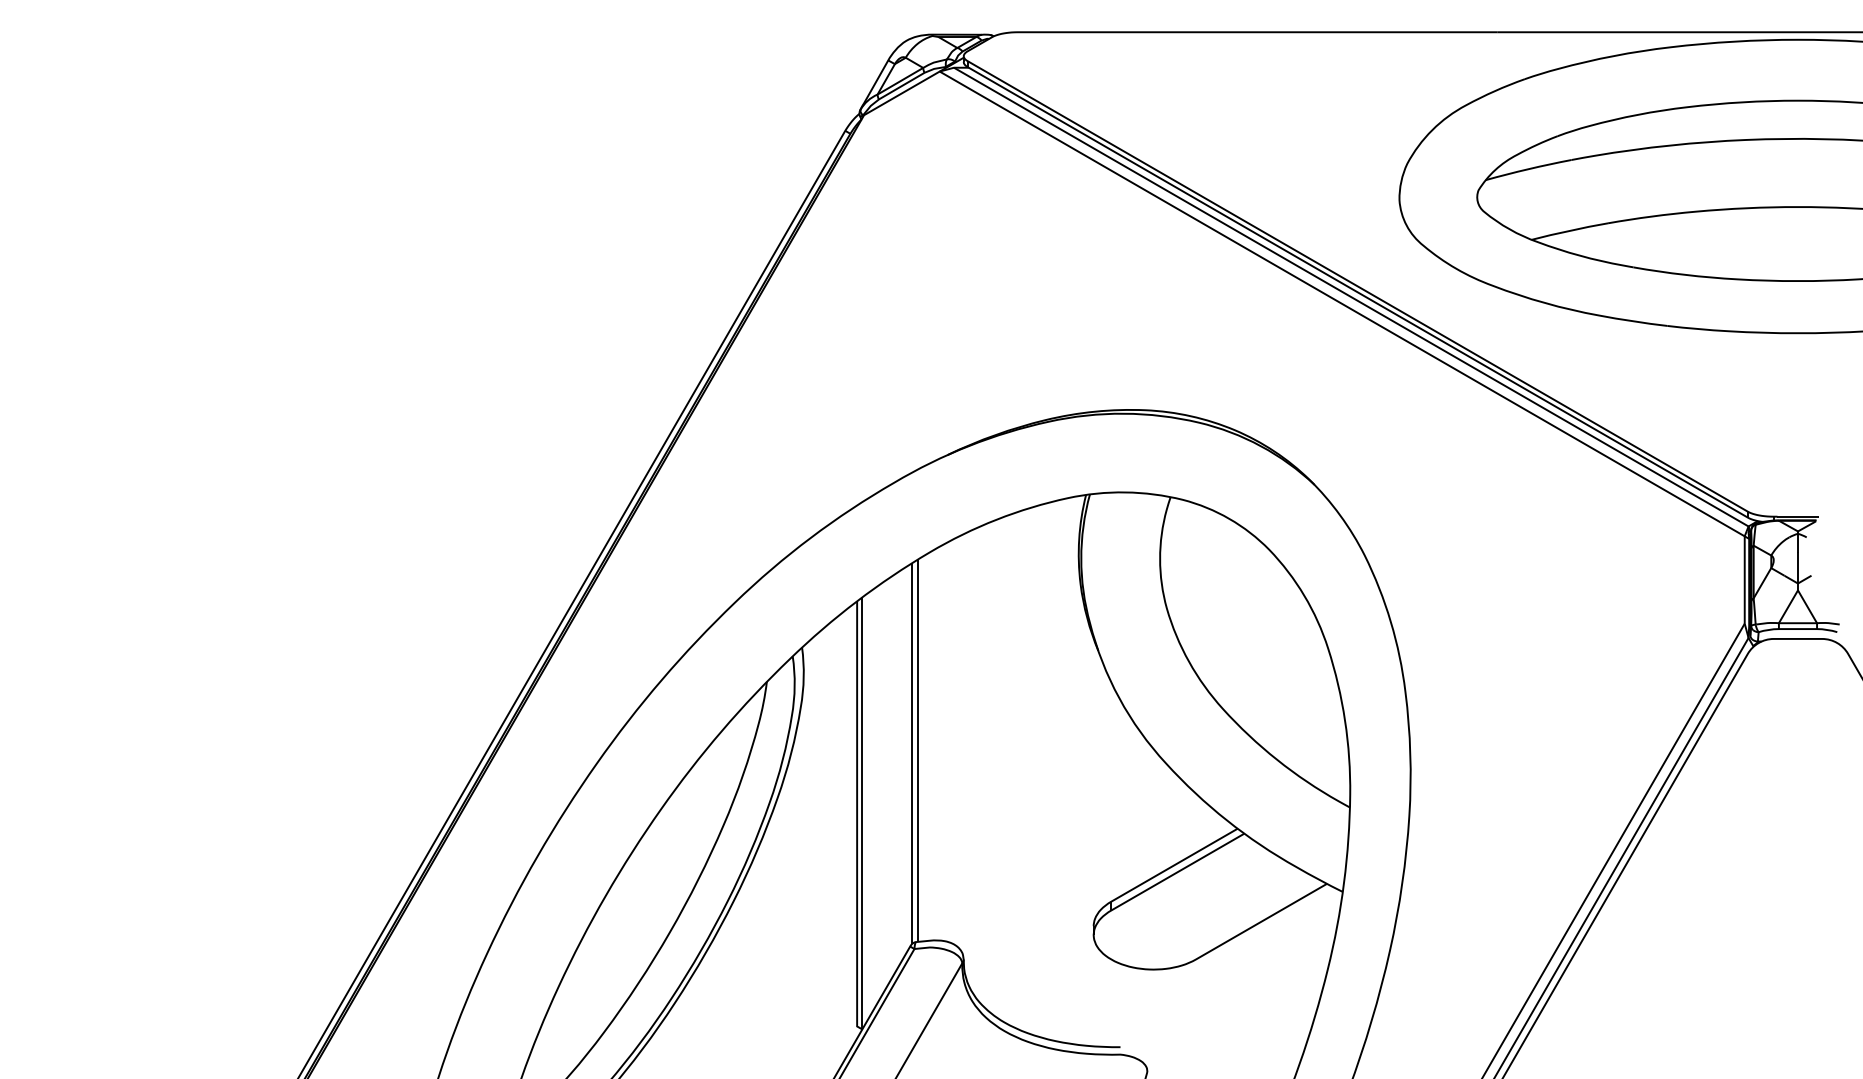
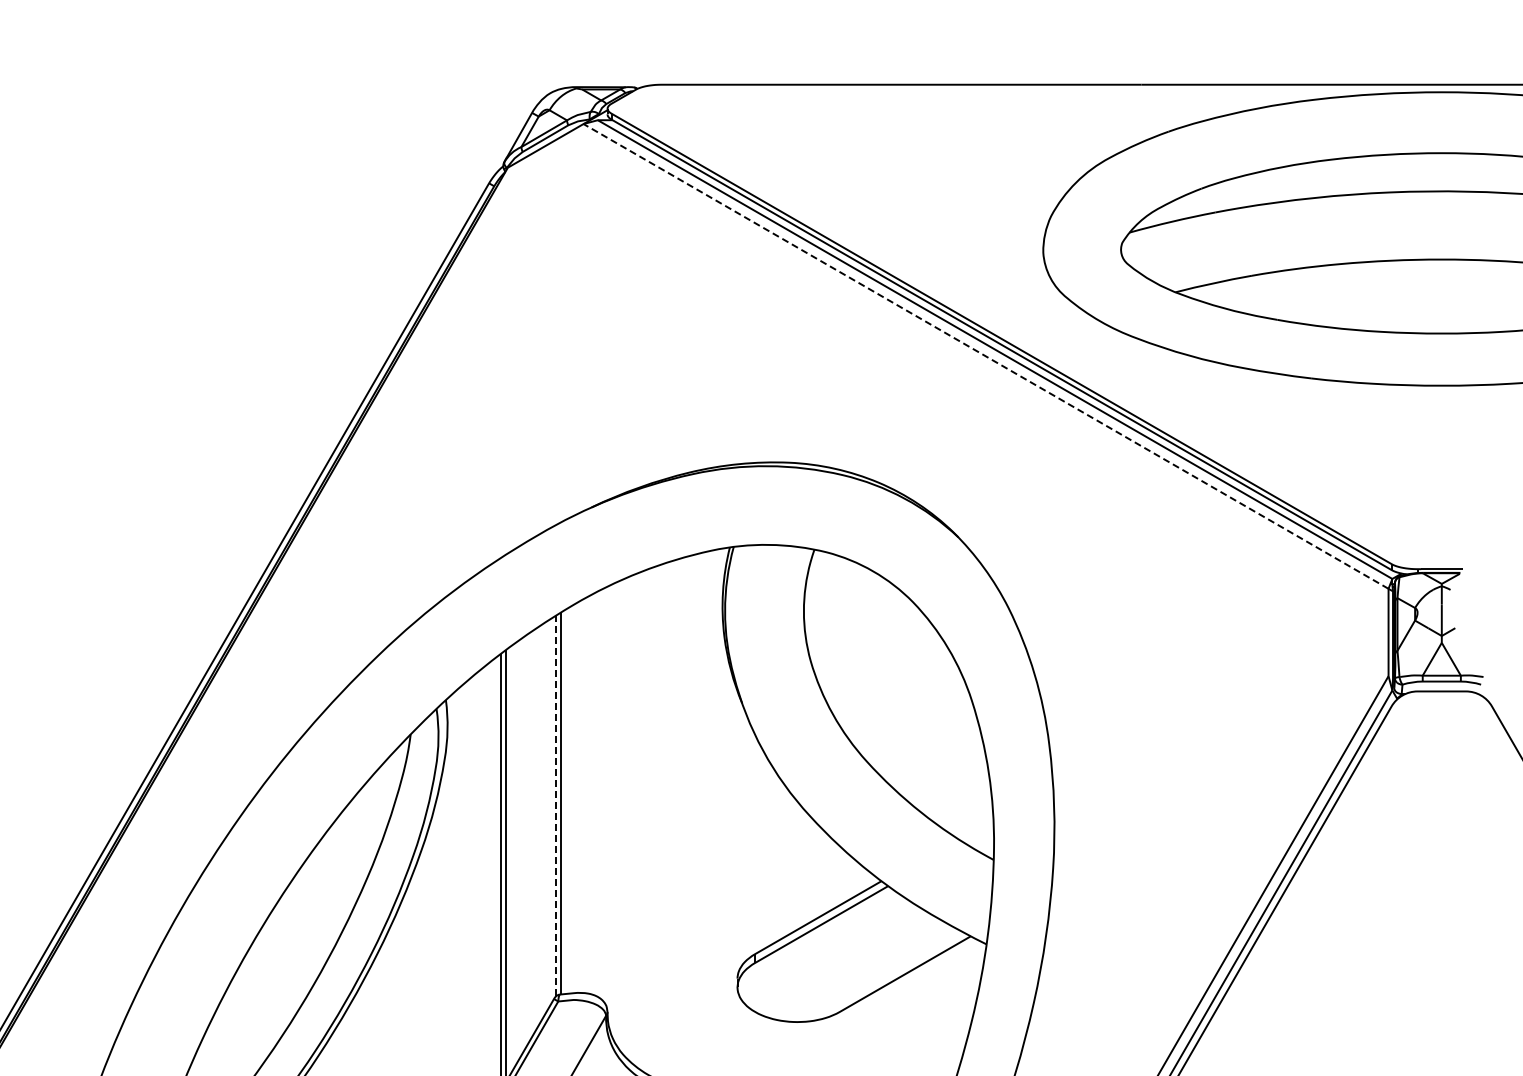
line: (1342, 303) -> (986, 355), solid -> dashed
line: (912, 753) -> (556, 805), solid -> dashed

